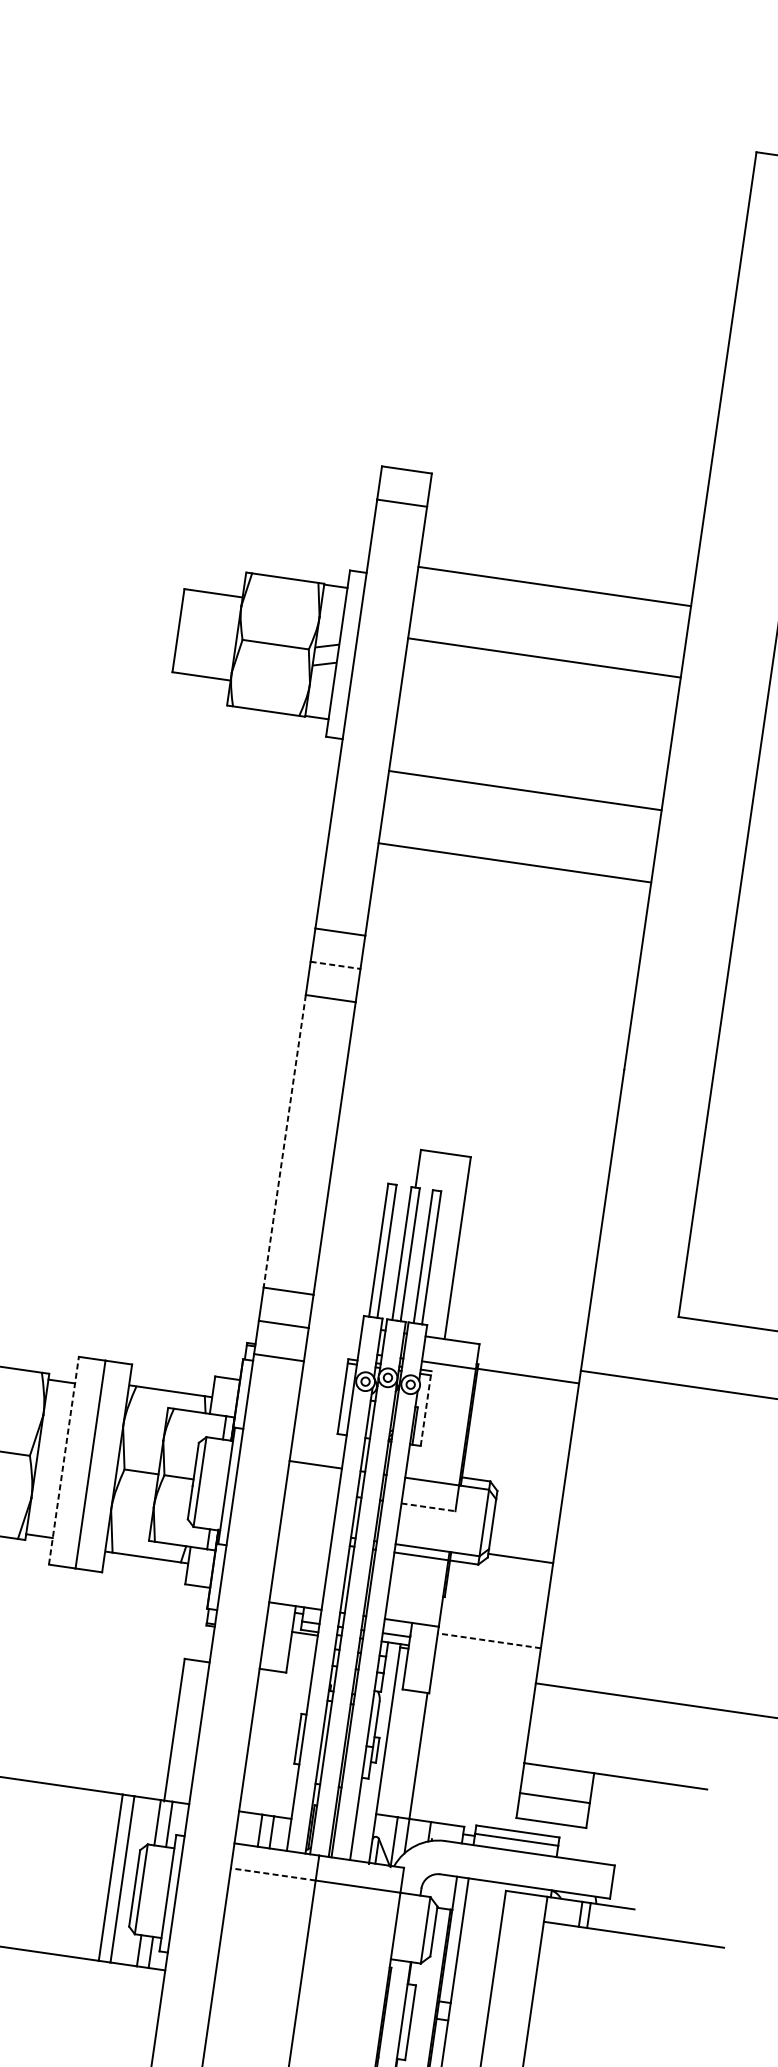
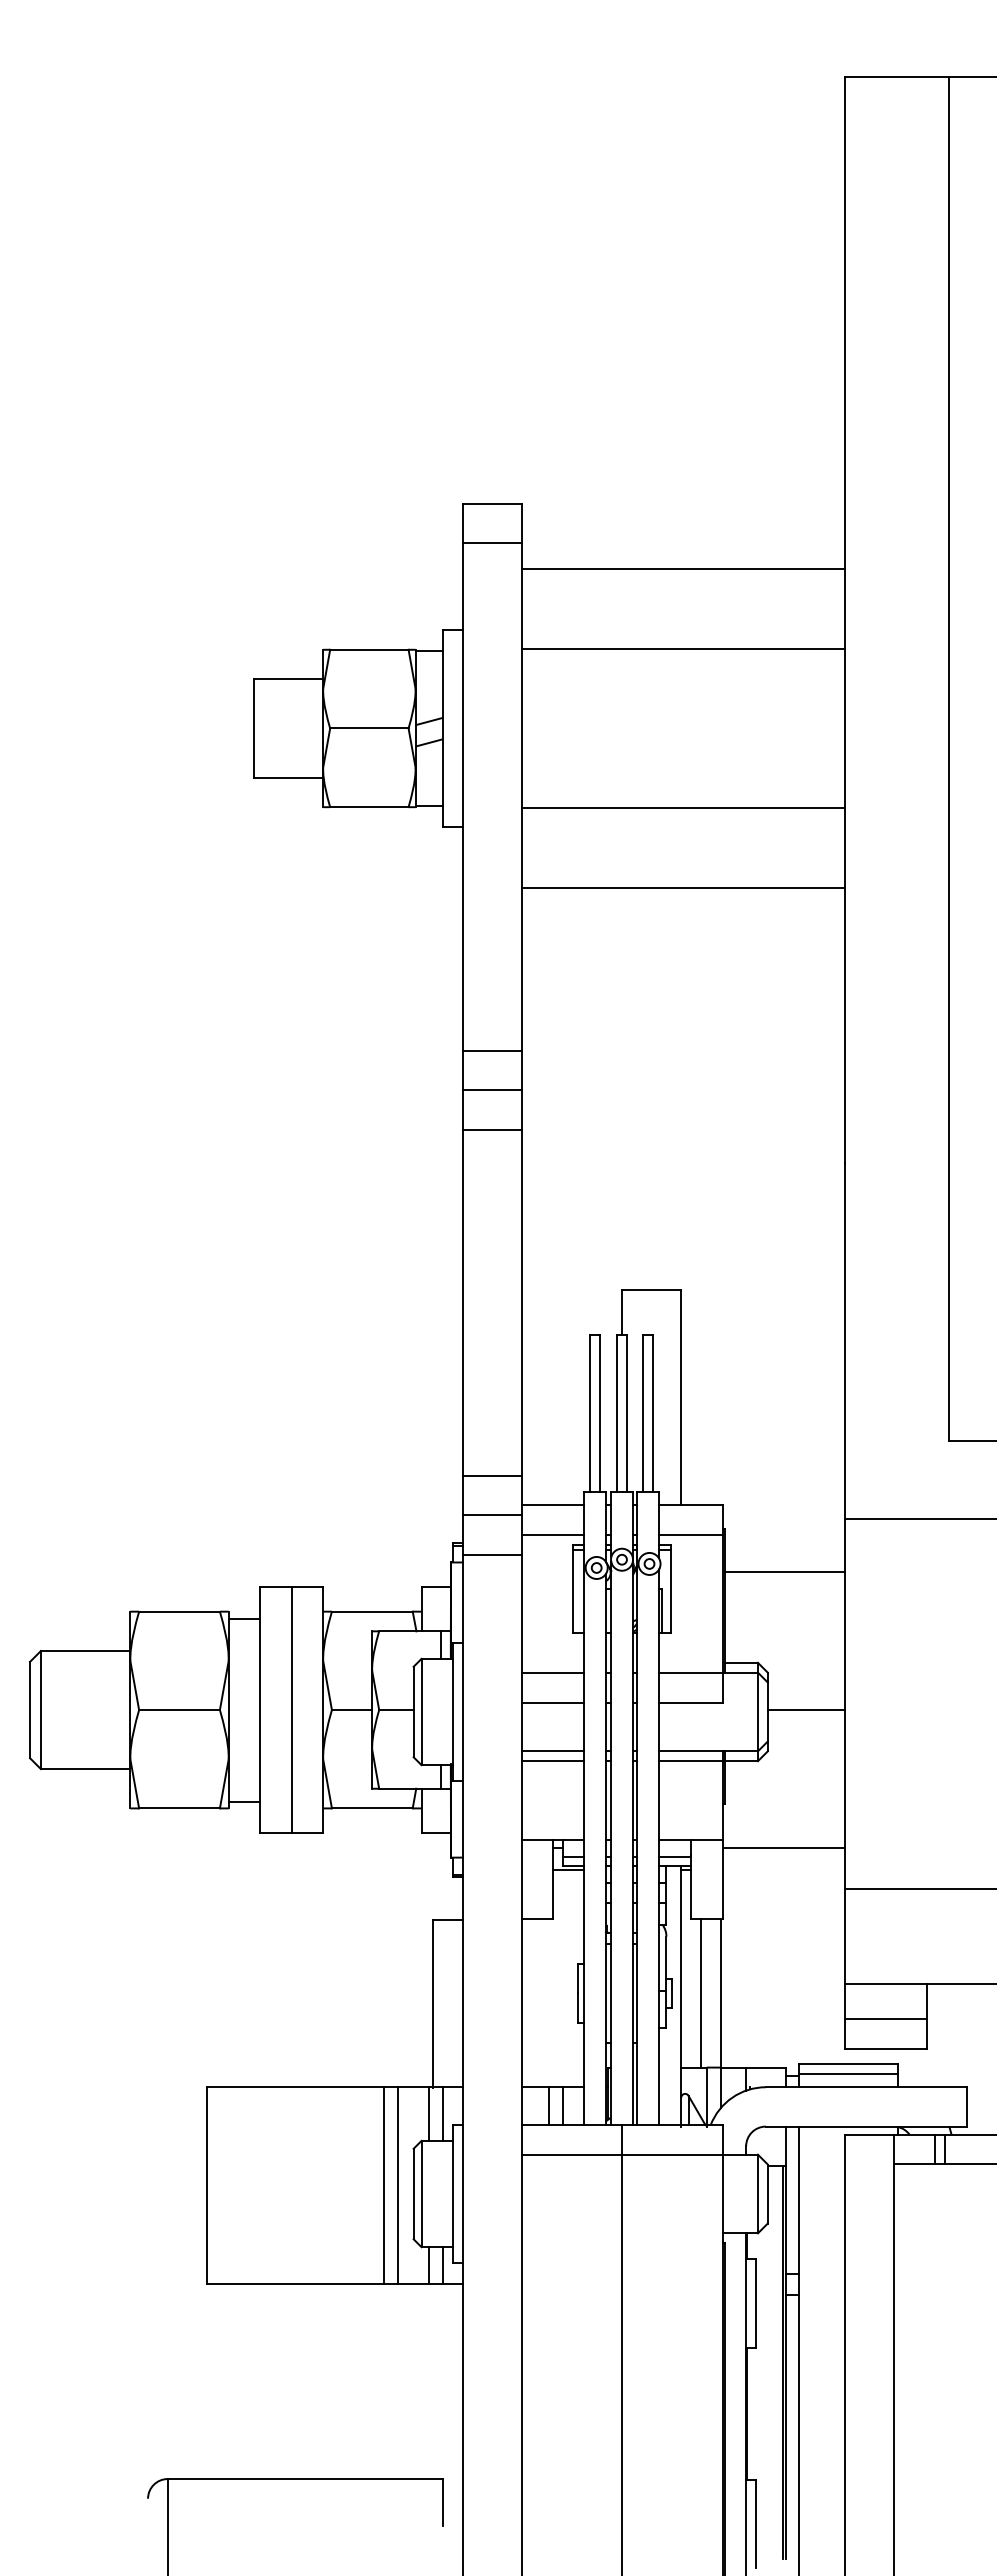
line: (554, 586) -> (682, 569), moved
line: (543, 657) -> (682, 648), moved
line: (524, 790) -> (682, 808), moved
line: (514, 862) -> (682, 887), moved
line: (335, 965) -> (492, 1090), dashed -> solid
line: (284, 1141) -> (462, 1303), dashed -> solid
line: (335, 1323) -> (552, 1505), added
line: (332, 1348) -> (552, 1534), added
line: (528, 1376) -> (784, 1572), moved
line: (426, 1408) -> (671, 1588), dashed -> solid
line: (64, 1461) -> (260, 1710), dashed -> solid
line: (311, 1490) -> (552, 1703), added
line: (428, 1507) -> (690, 1703), dashed -> solid
line: (305, 1531) -> (552, 1751), added
line: (304, 1539) -> (552, 1761), added
line: (520, 1558) -> (805, 1710), moved
line: (489, 1640) -> (783, 1847), dashed -> solid
line: (401, 1753) -> (700, 1992), added
line: (272, 1874) -> (571, 2154), dashed -> solid

